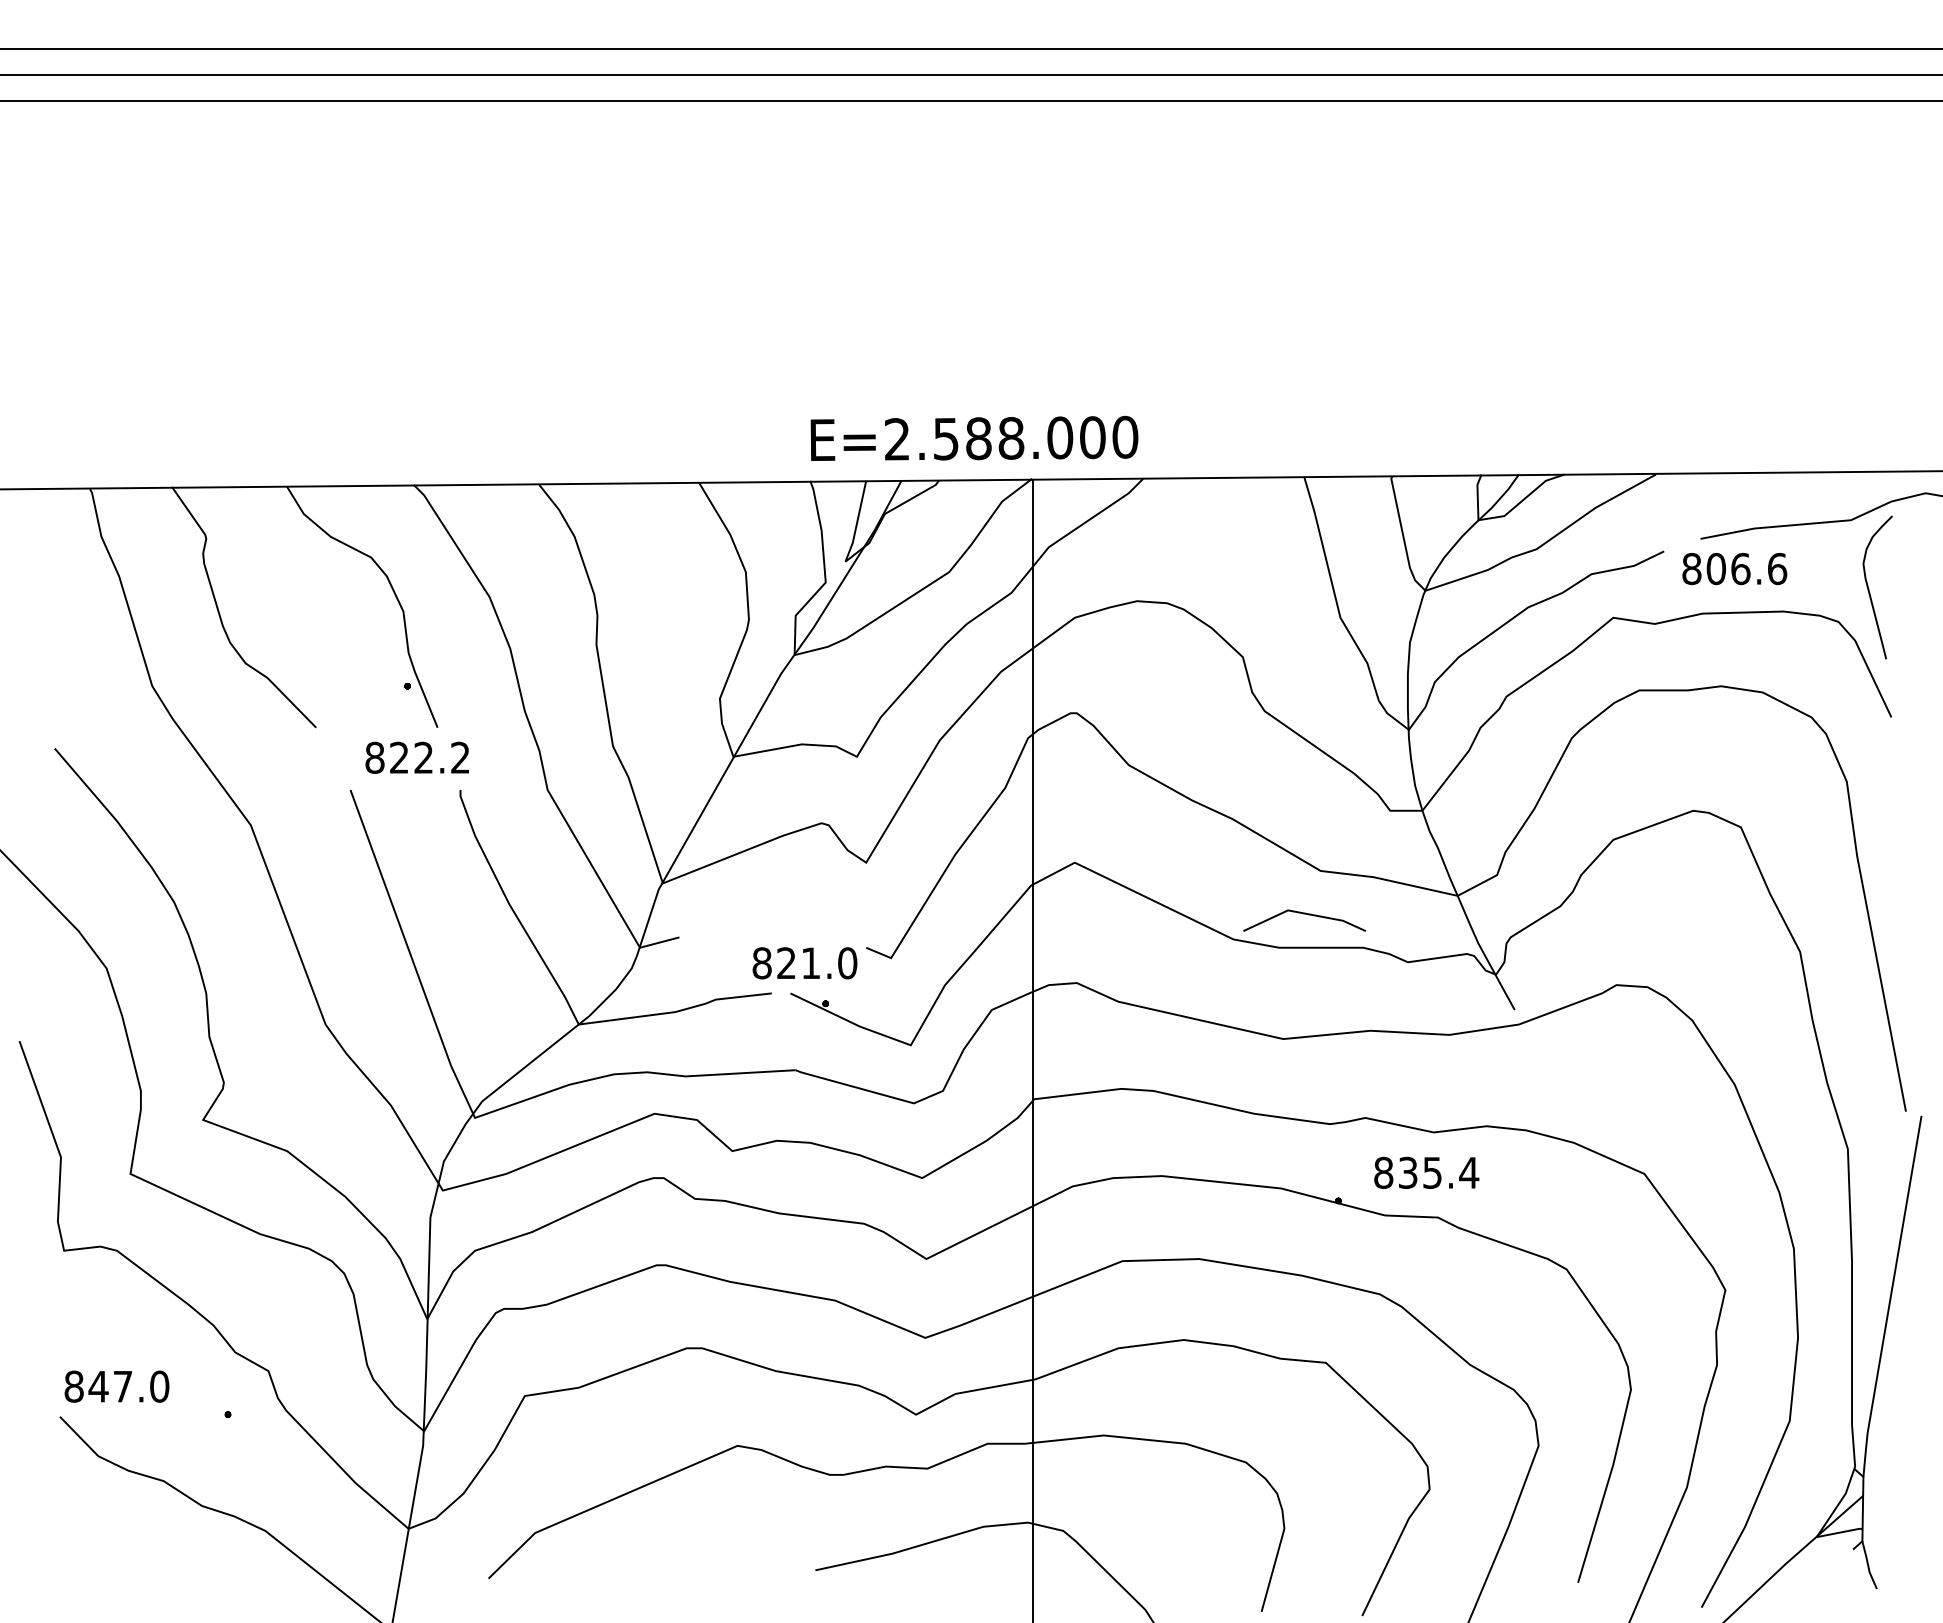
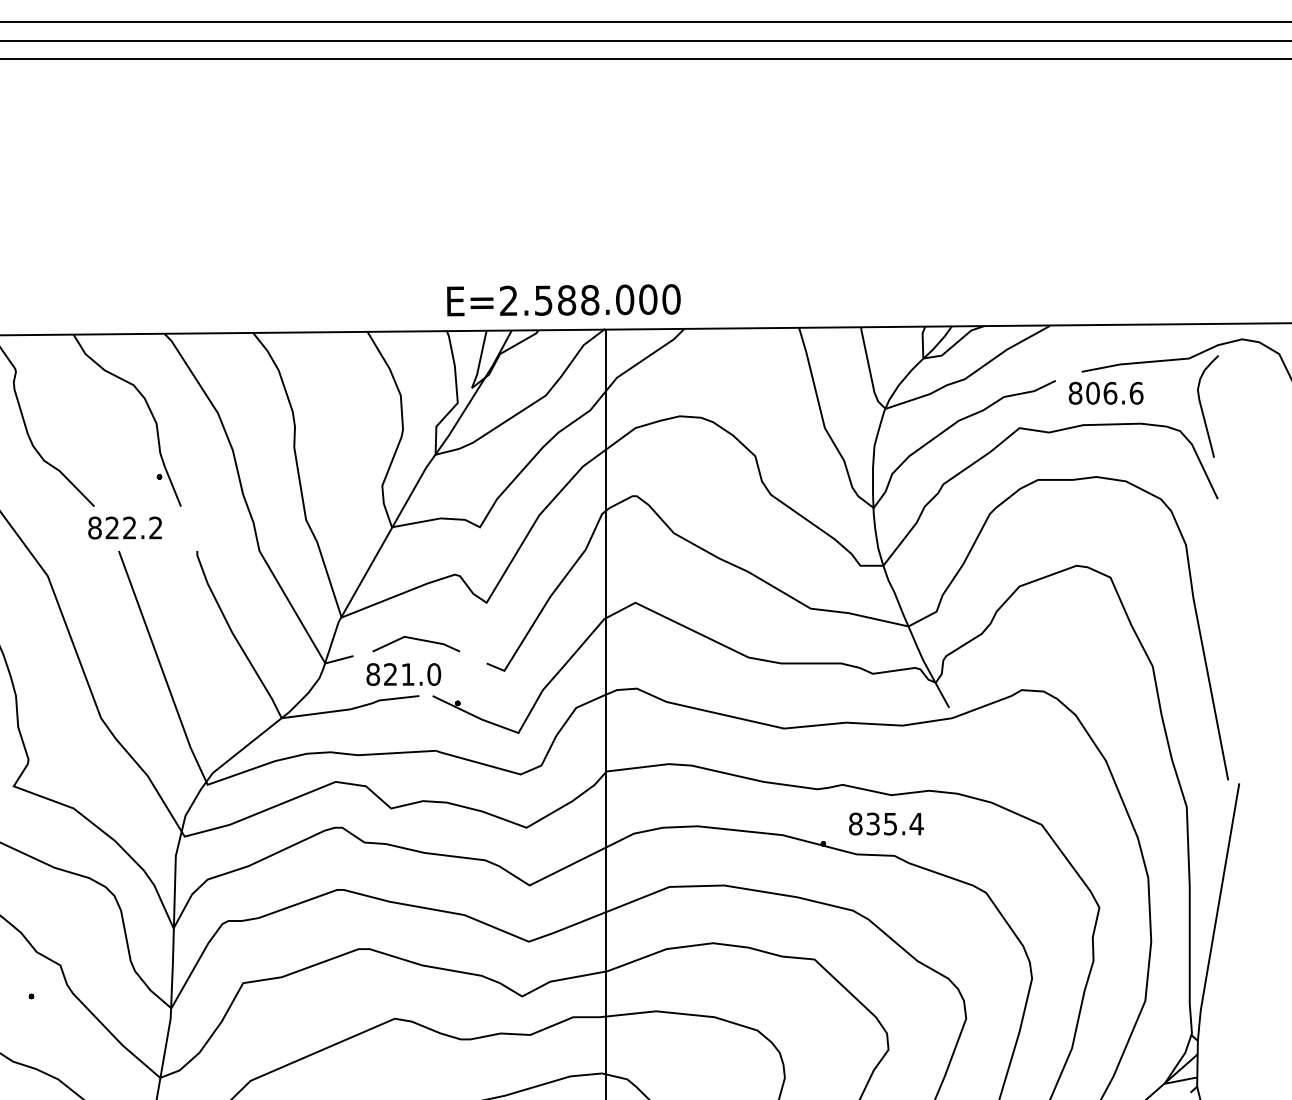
text: (416, 757) -> (124, 527), moved
line: (1304, 914) -> (416, 639), moved
text: (804, 963) -> (403, 674), moved

